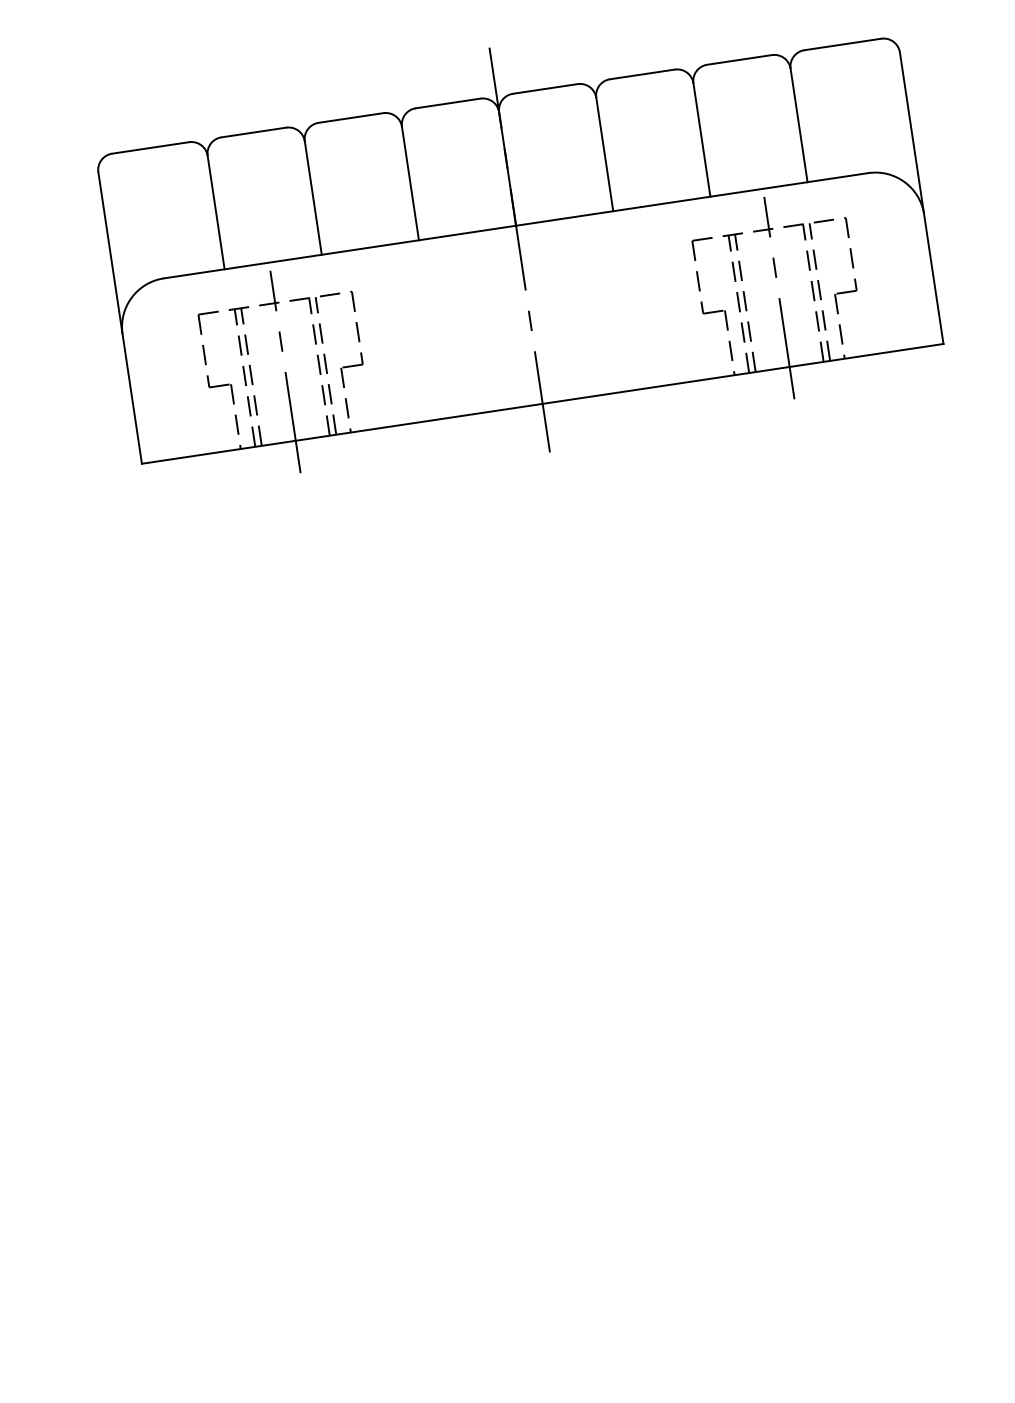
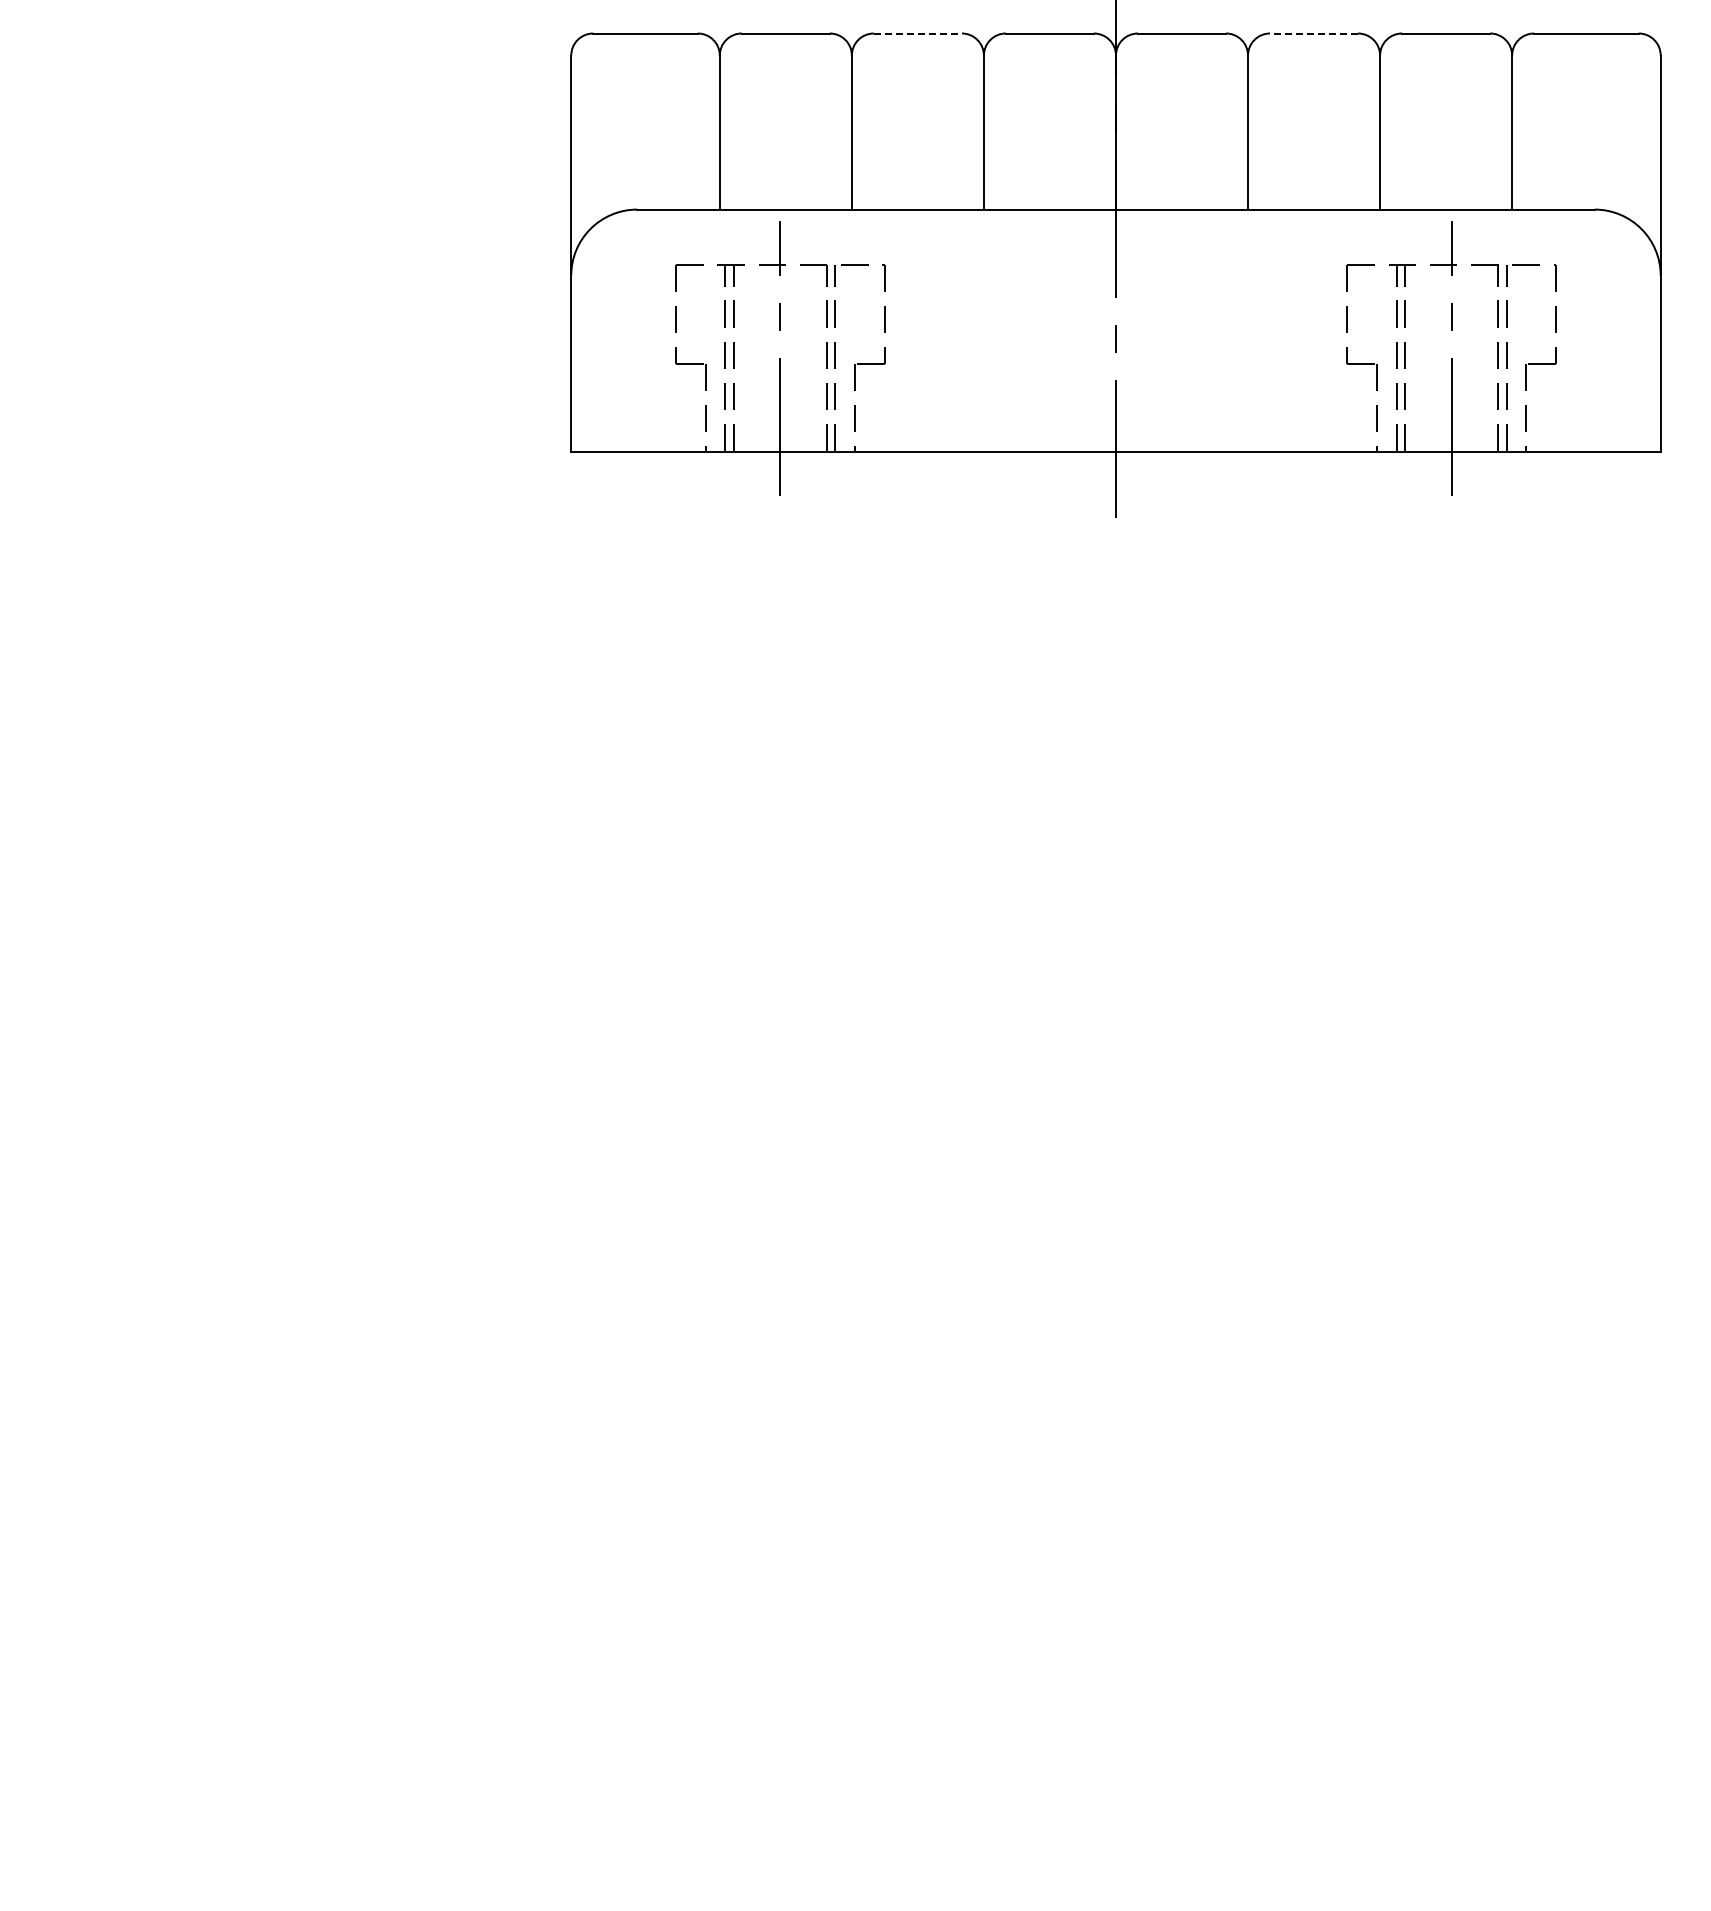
line: (642, 74) -> (1313, 33), solid -> dashed
line: (351, 117) -> (918, 33), solid -> dashed

